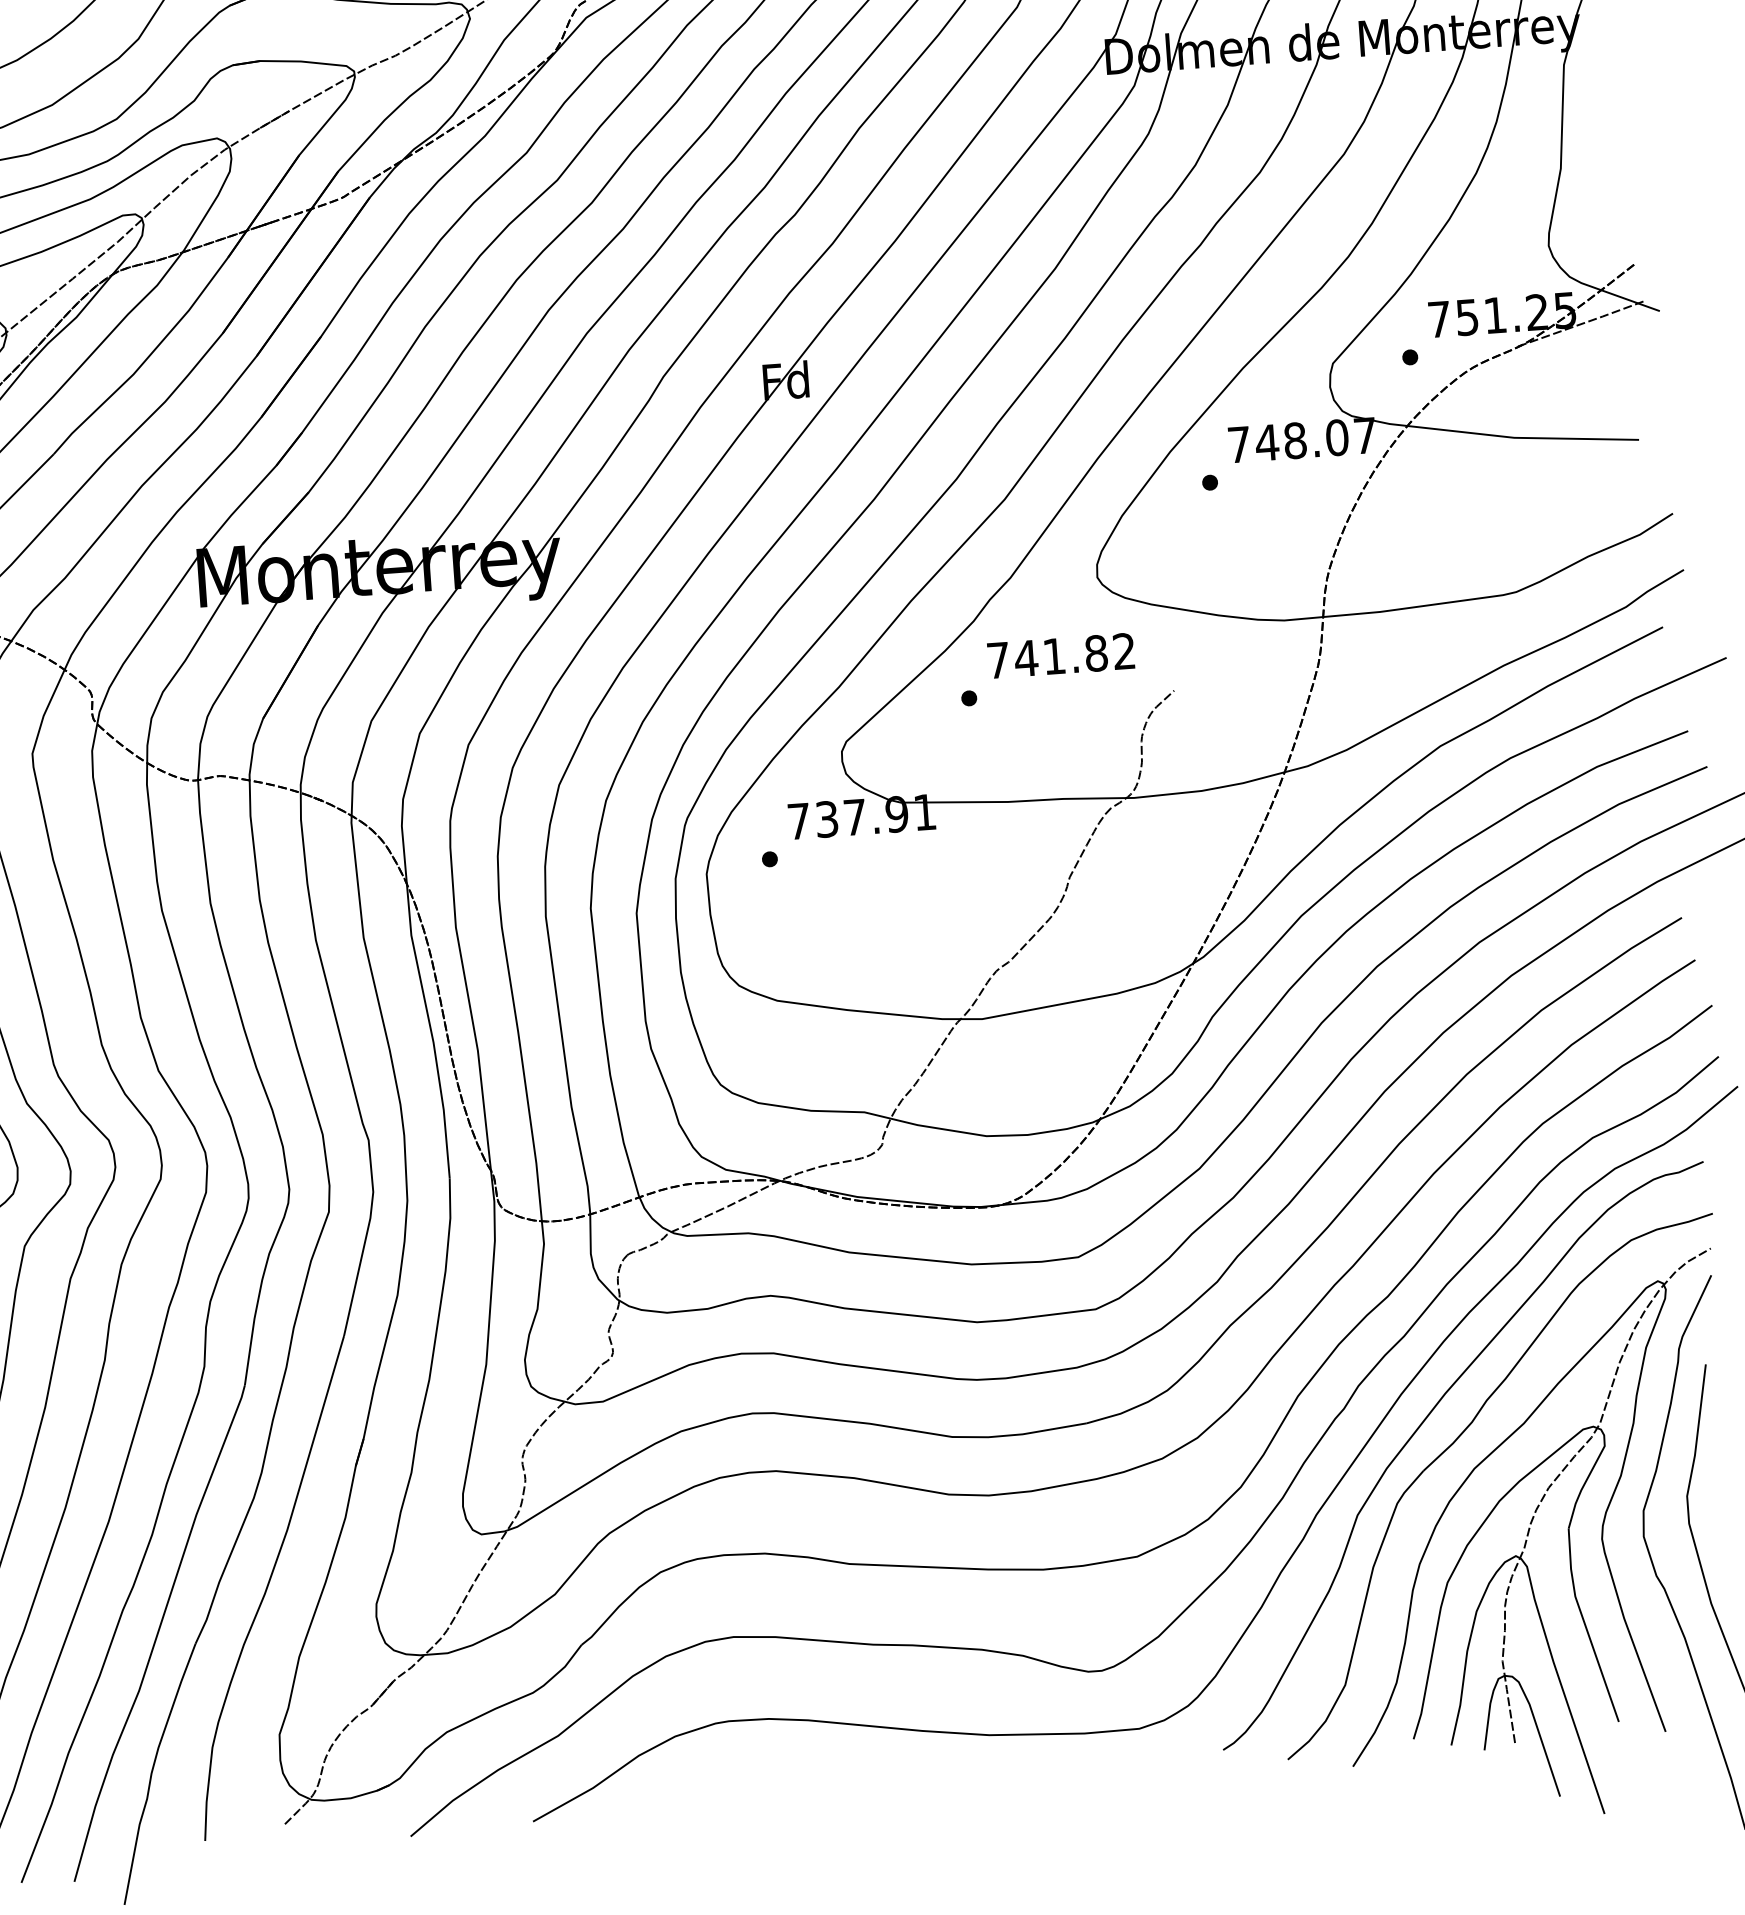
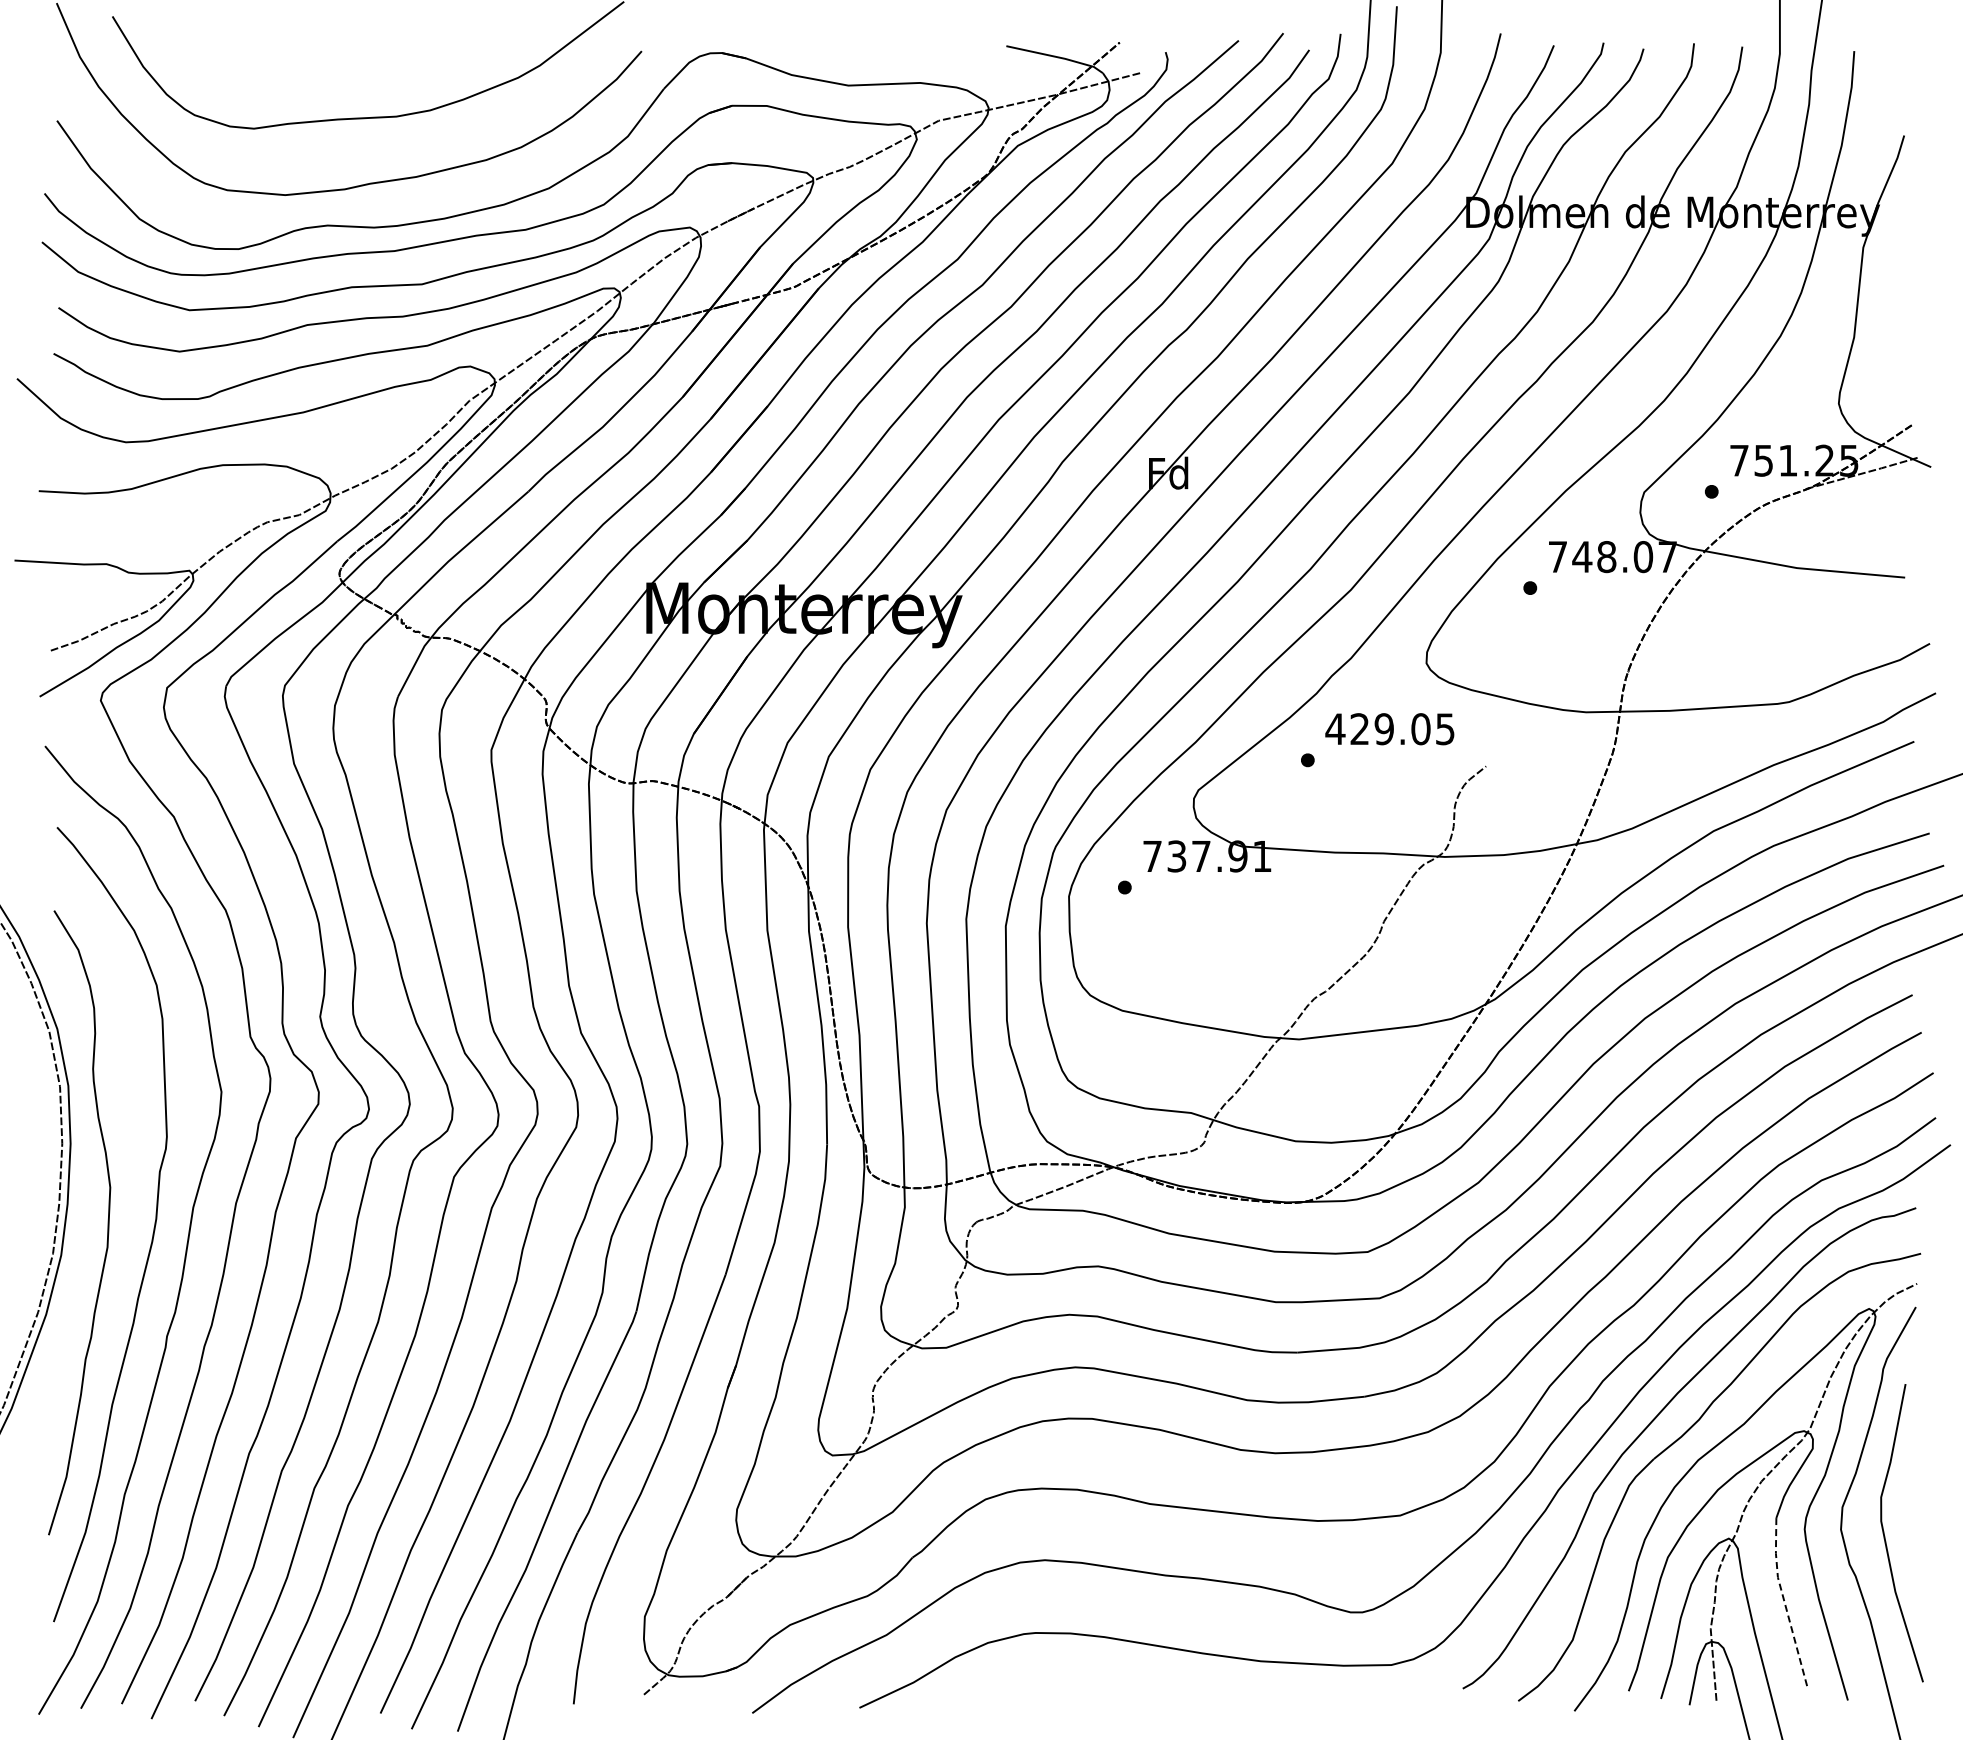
text: (1060, 656) -> (1389, 729), 741.82 -> 429.05
line: (1585, 1625) -> (1784, 1603), solid -> dashed

